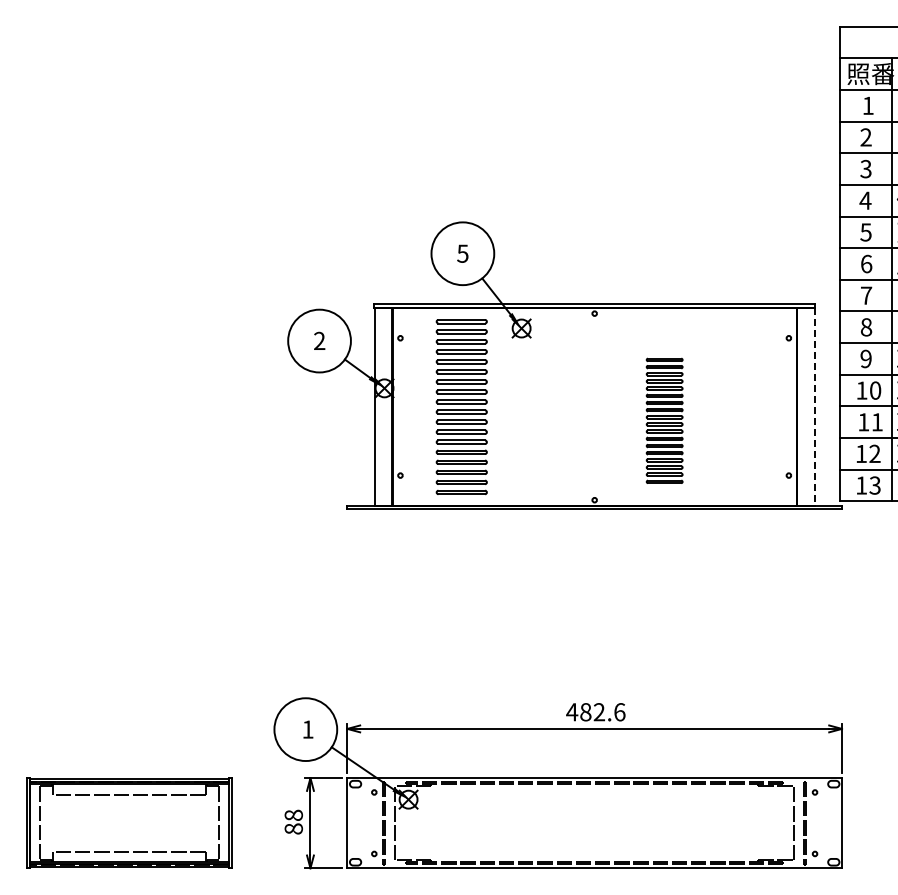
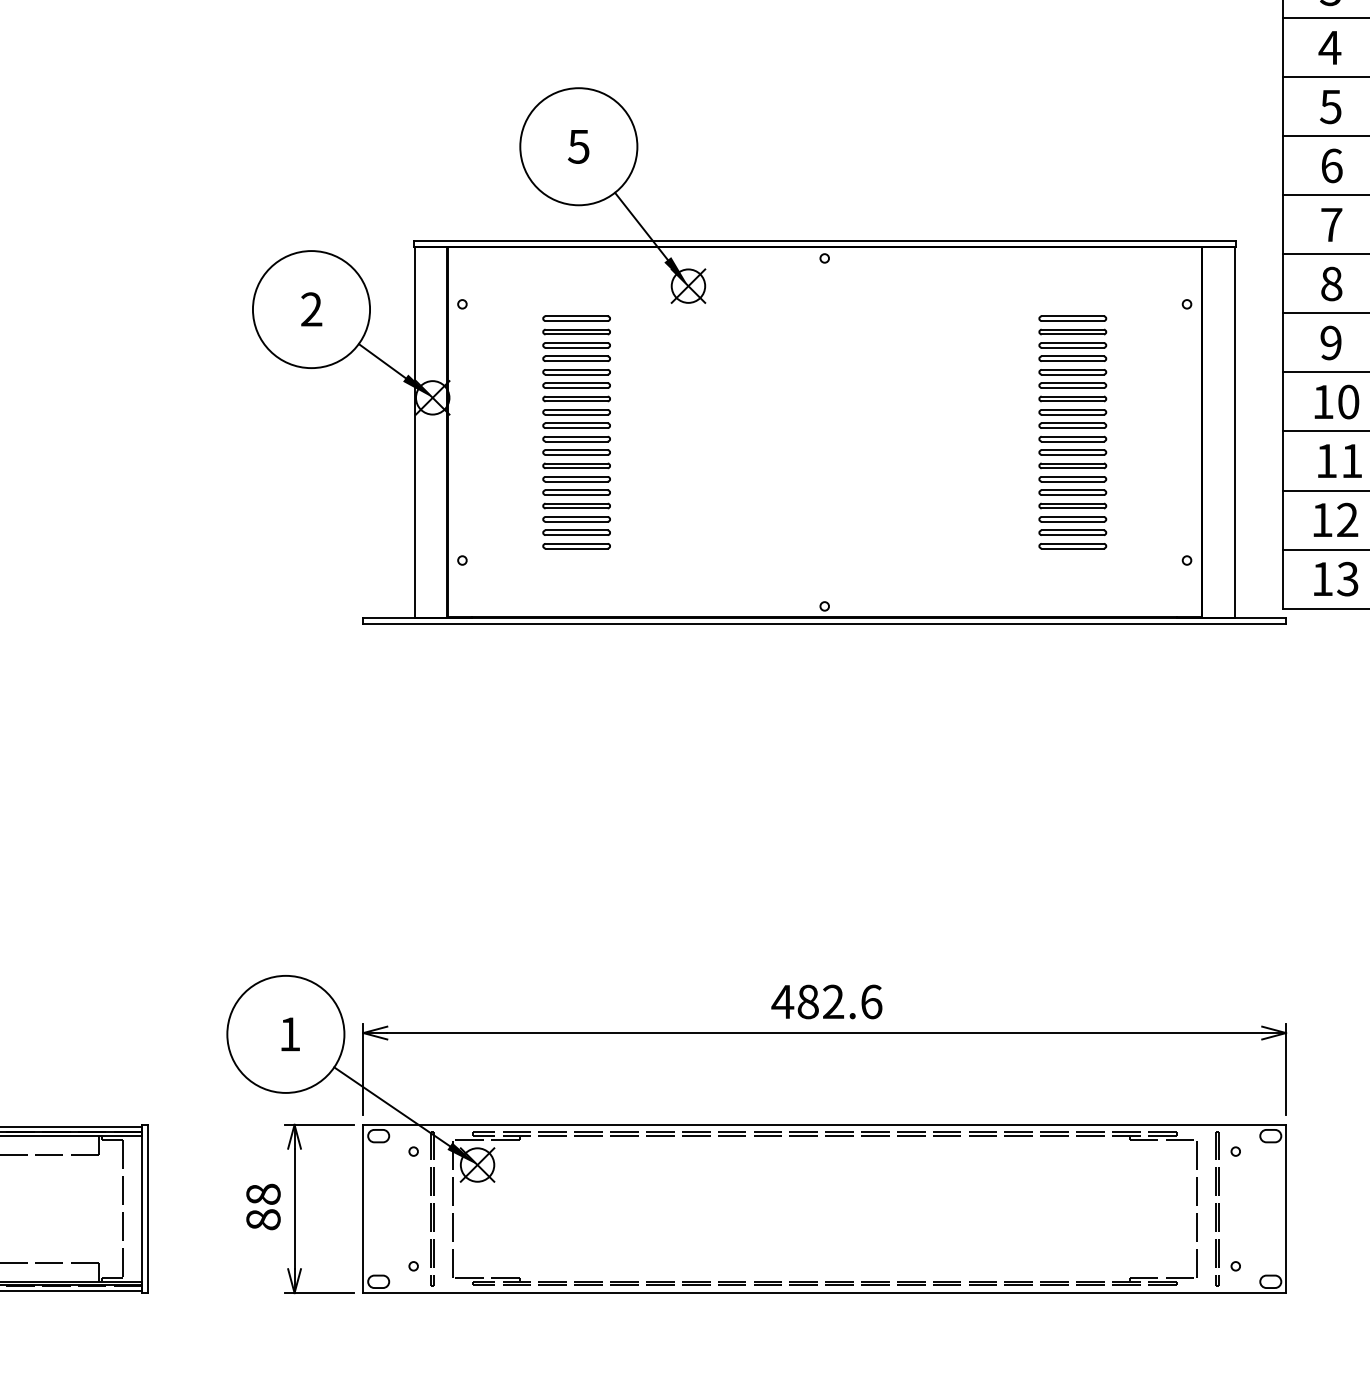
part: (461, 406) -> (576, 431), size x0.71
line: (814, 407) -> (1234, 433), dashed -> solid
part: (664, 420) -> (1072, 431), moved

